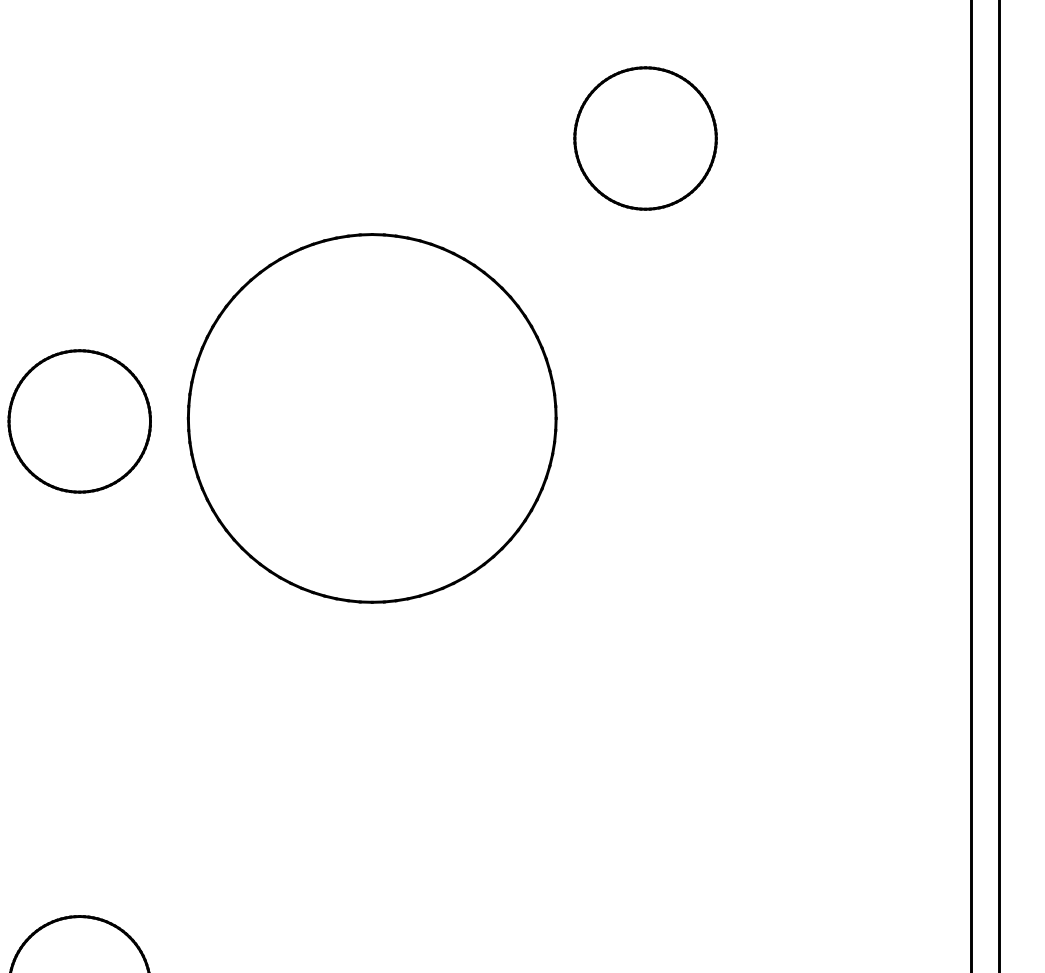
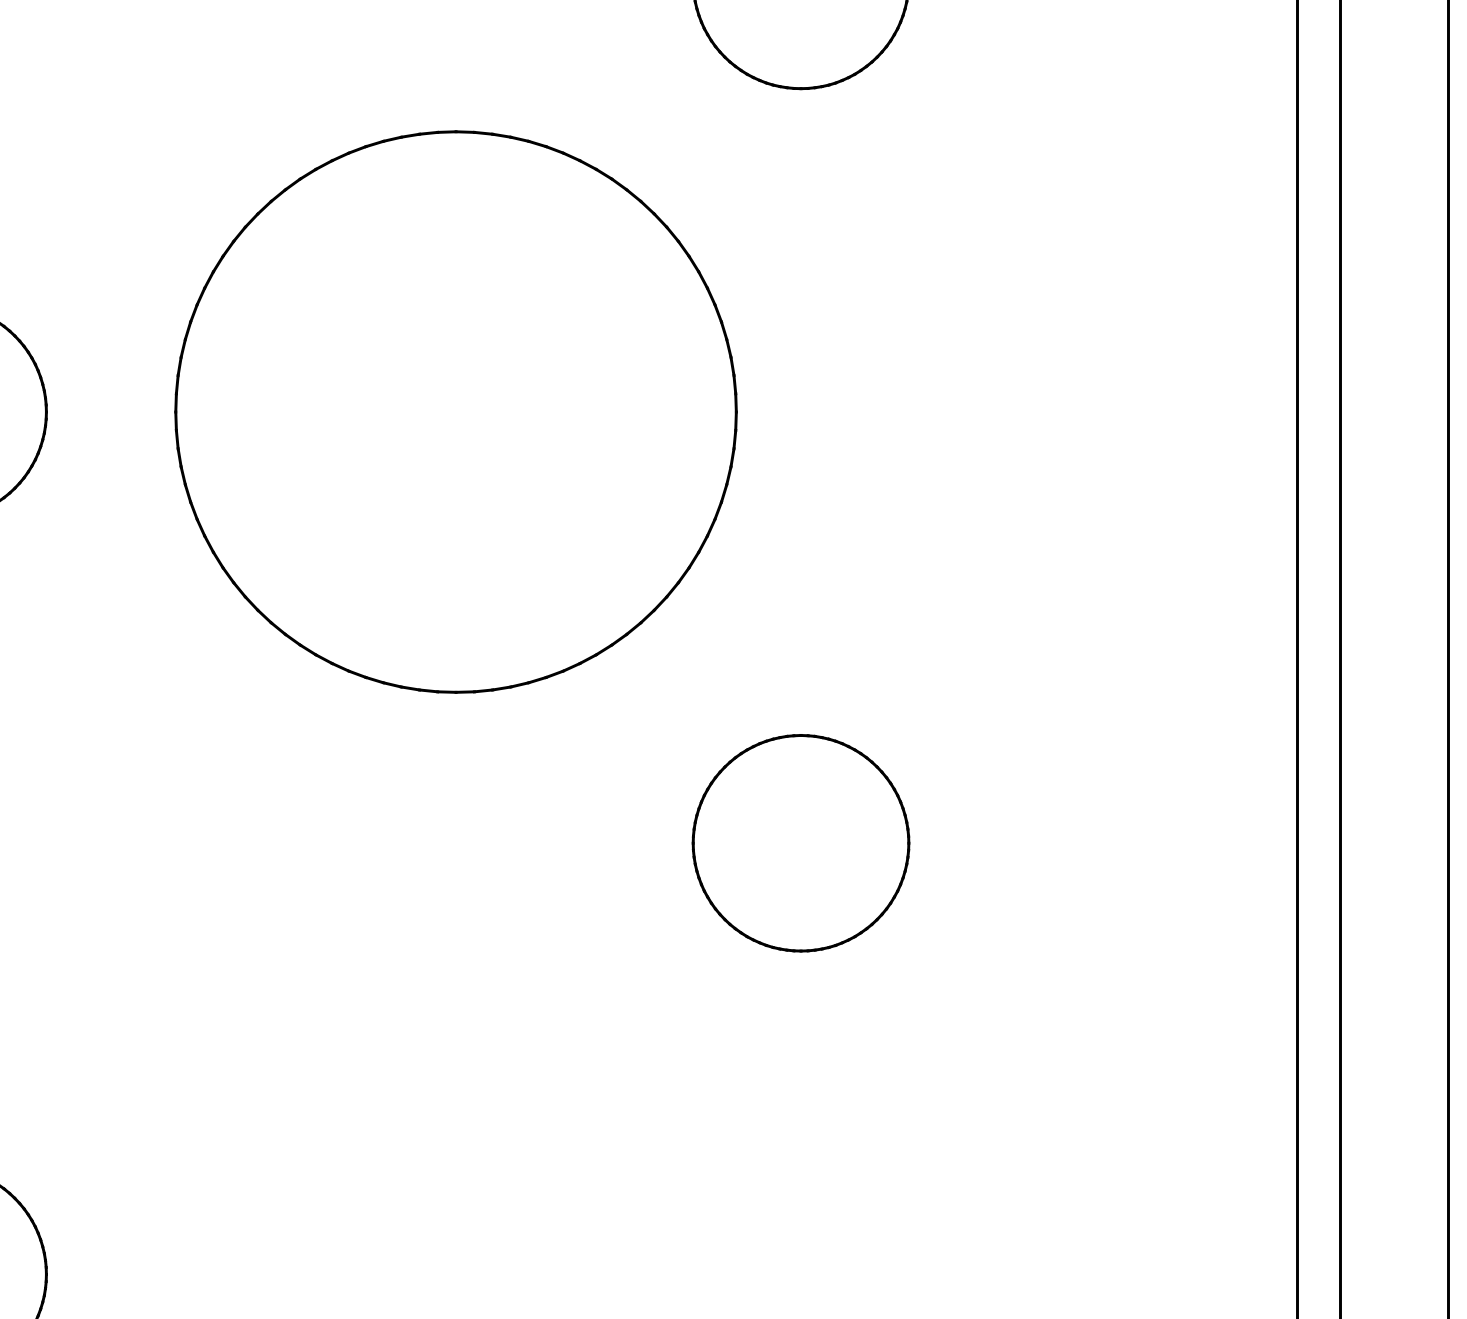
part: (371, 418) -> (454, 412), moved
part: (645, 704) -> (800, 843), added

